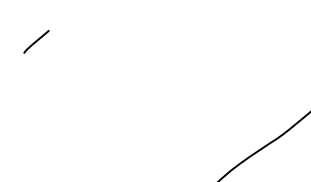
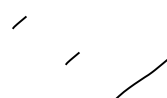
line: (135, 108) -> (72, 58), added

